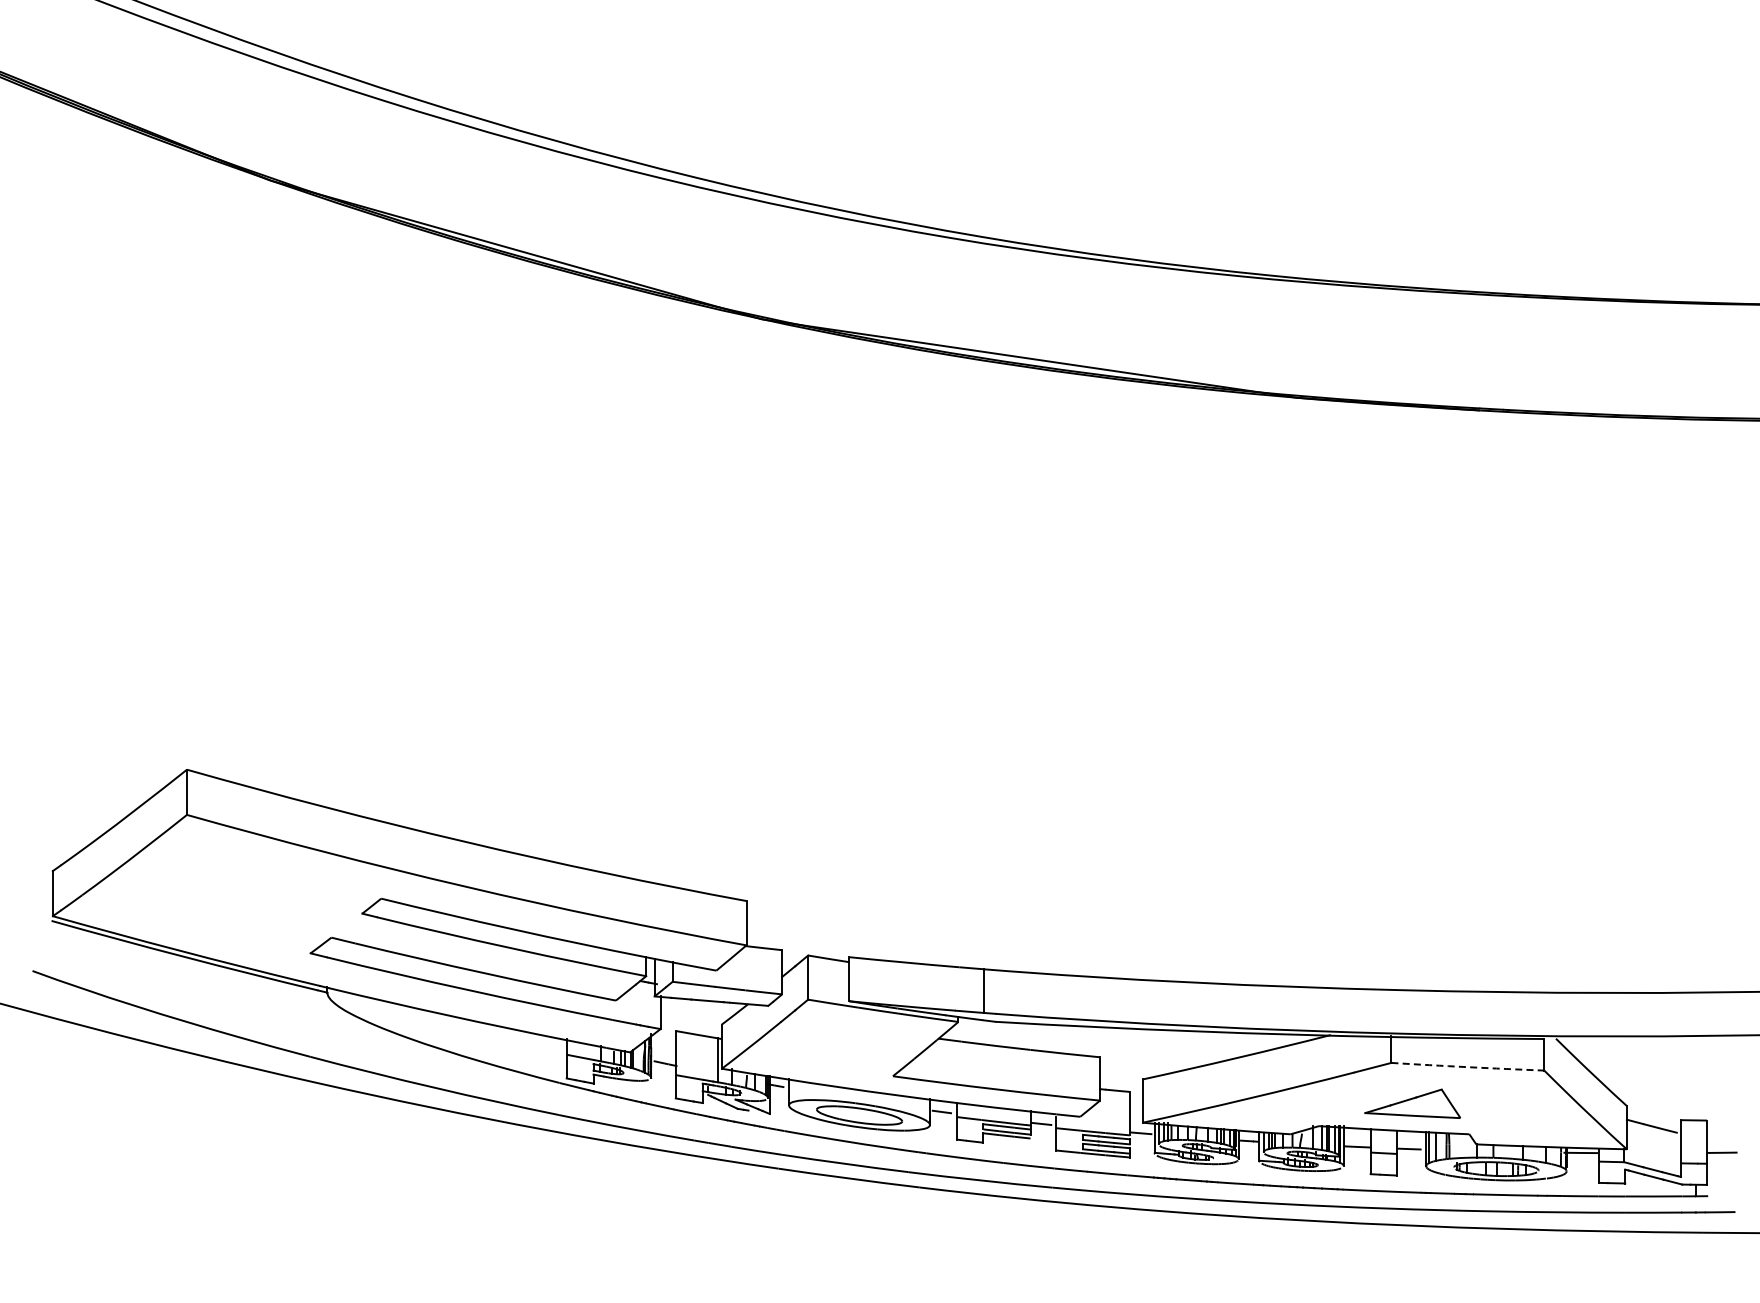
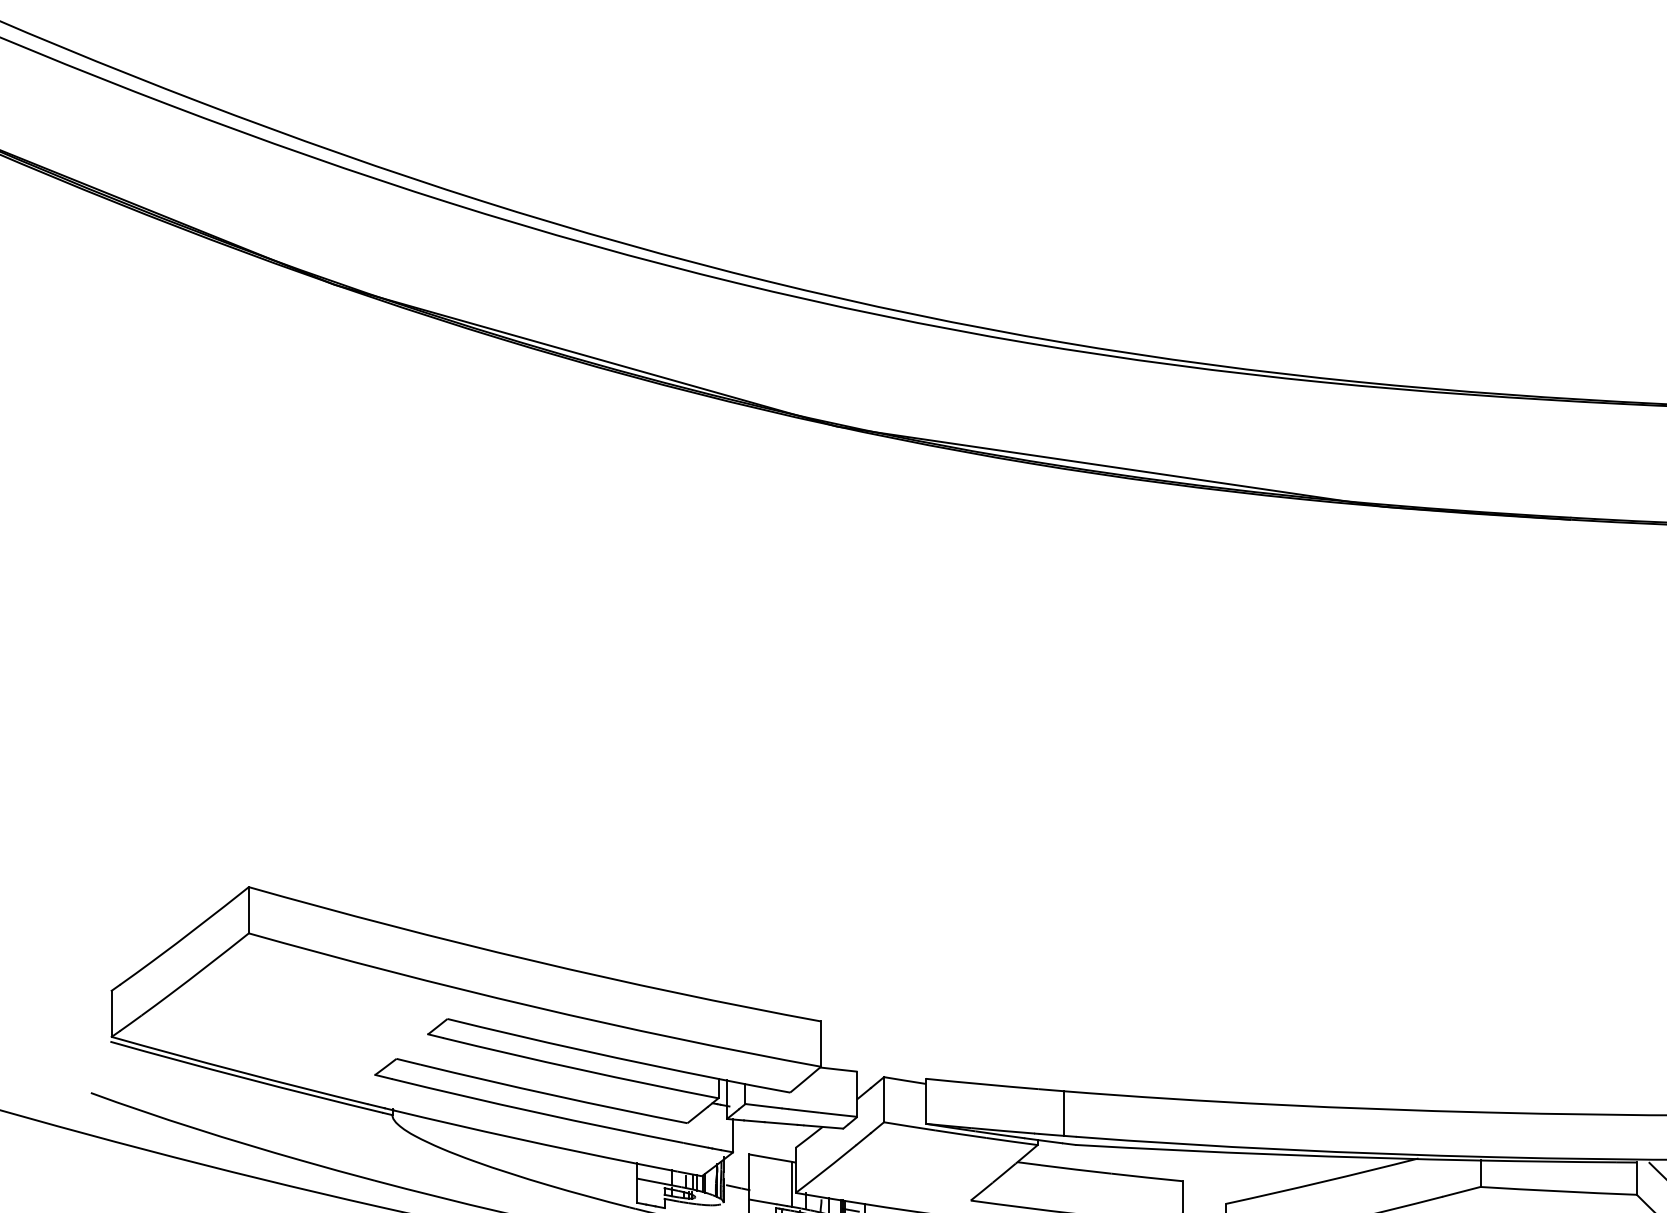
arc: (1467, 1067) -> (1558, 1191), dashed -> solid

